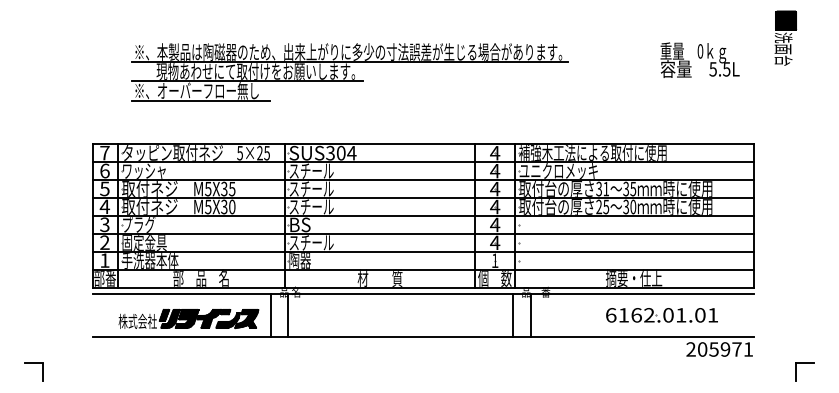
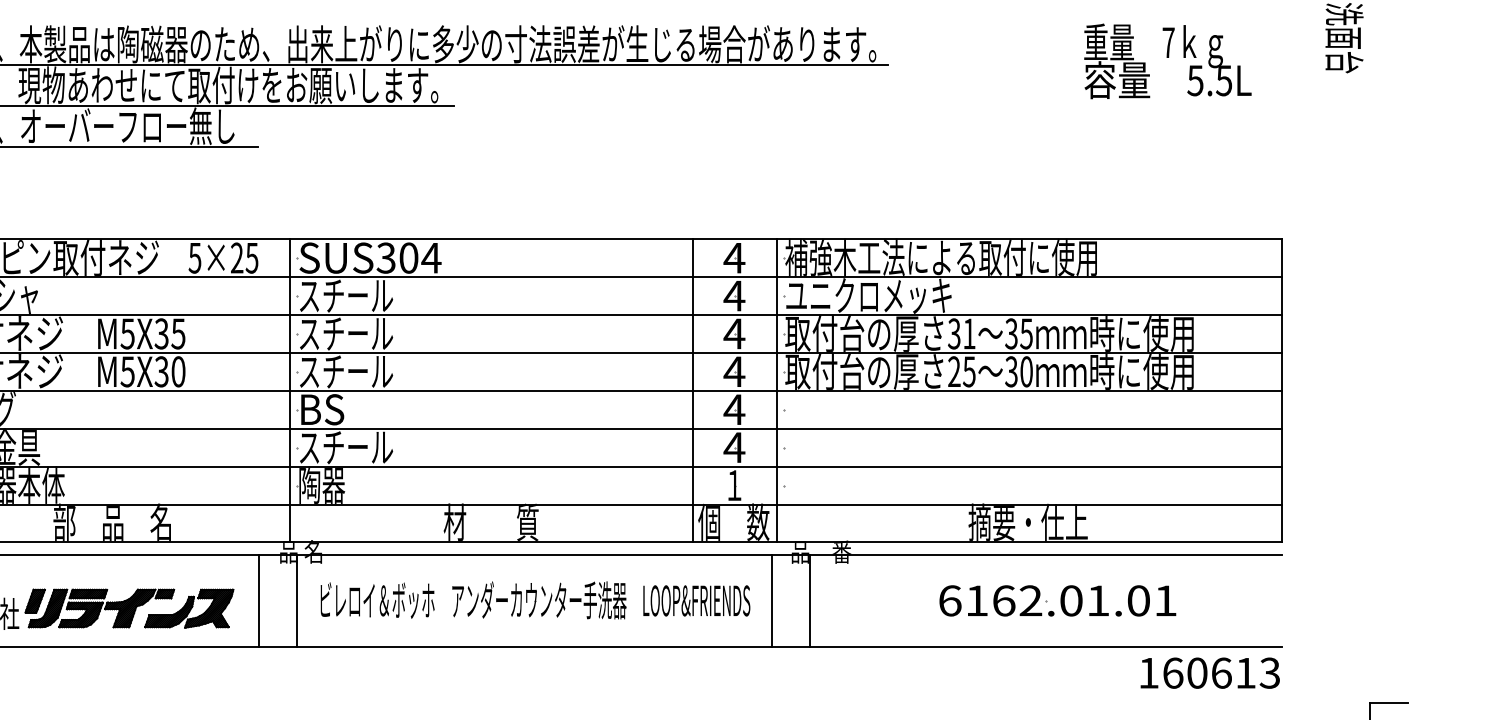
text: (700, 51) -> (1168, 42), 0 -> 7
part: (400, 314) -> (534, 599), added
part: (661, 315) -> (1056, 601), moved
text: (719, 349) -> (1208, 673), 205971 -> 160613

